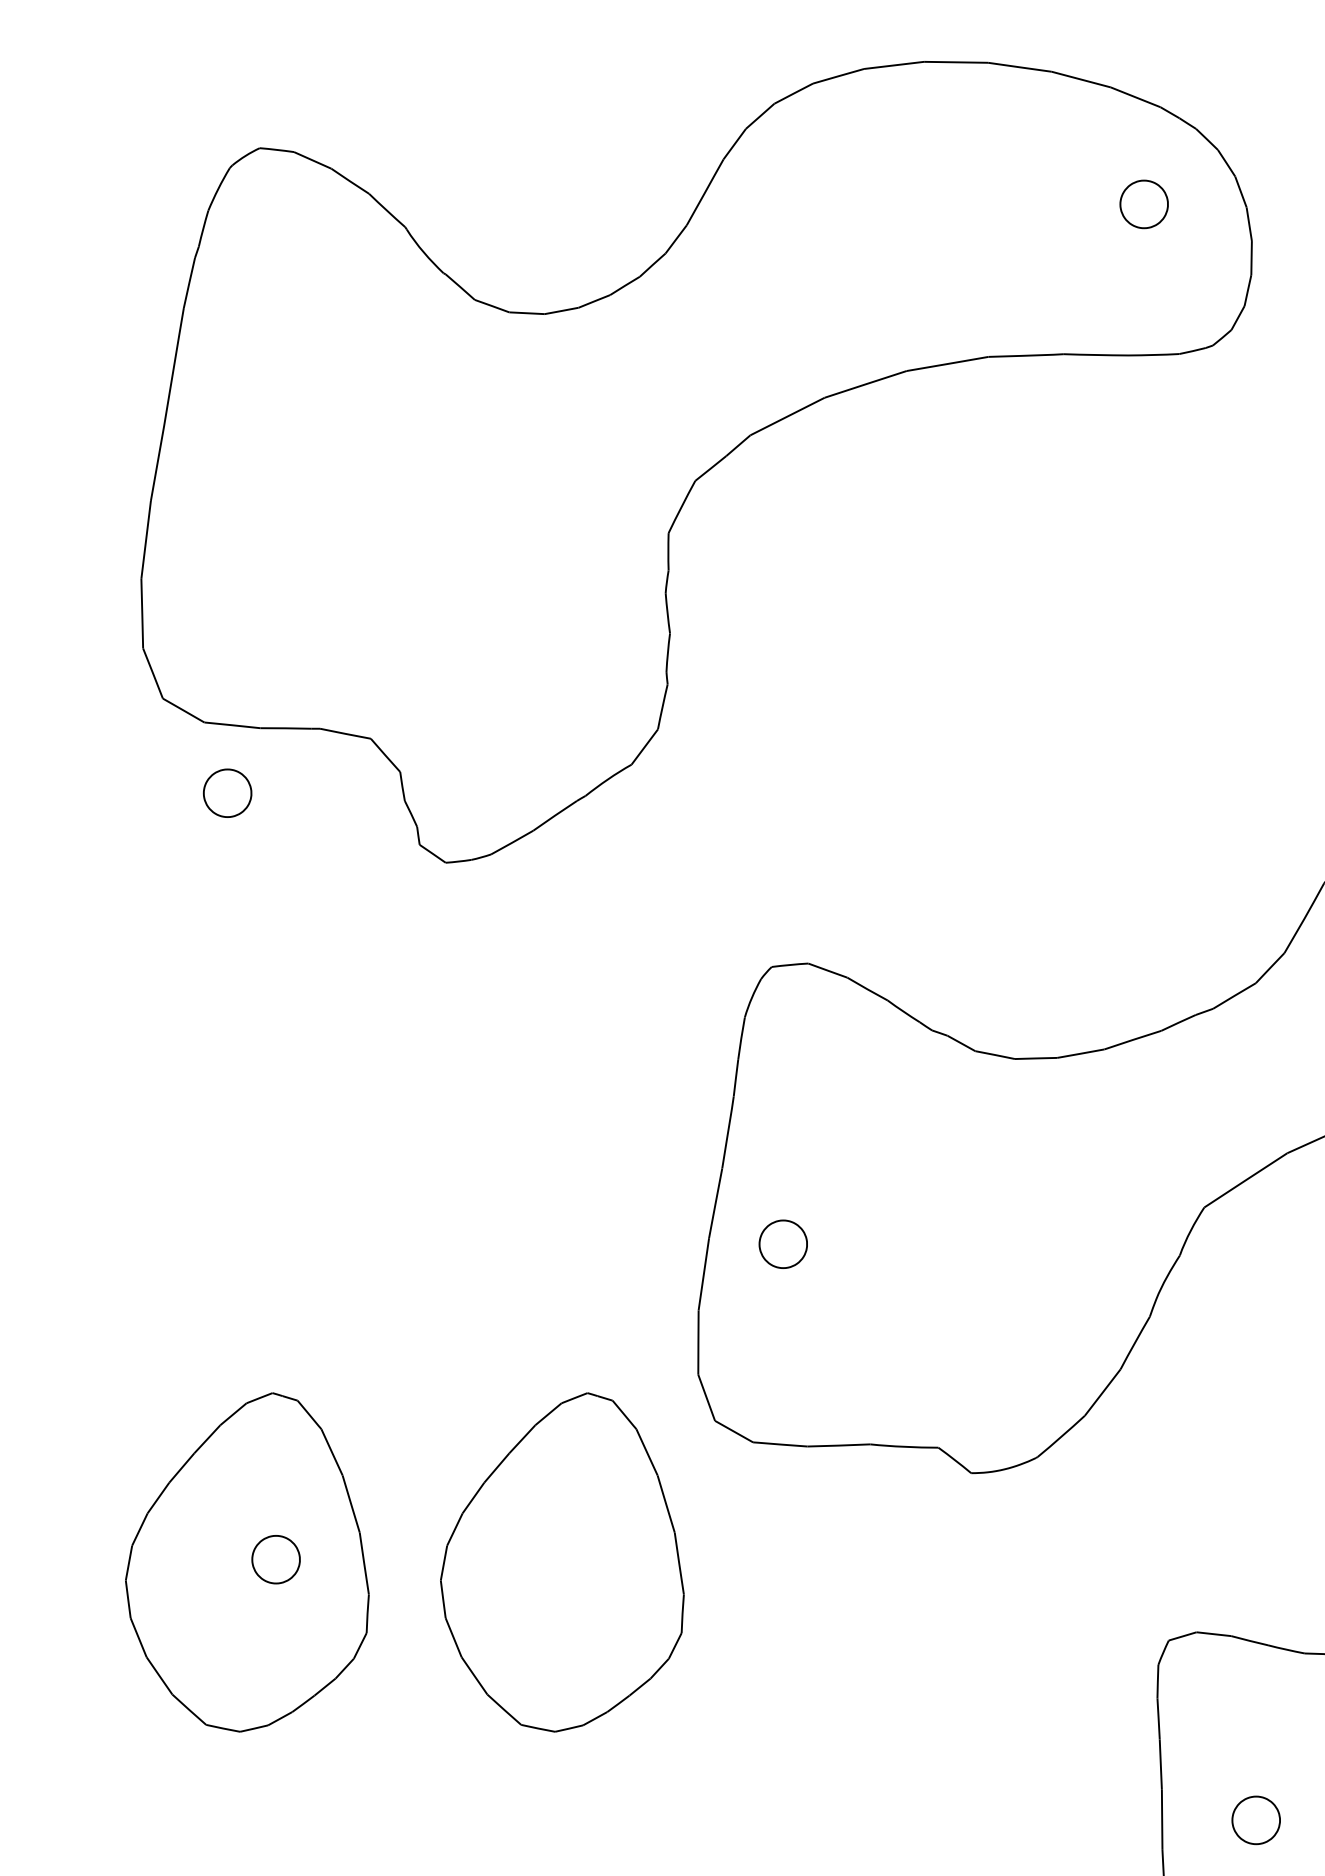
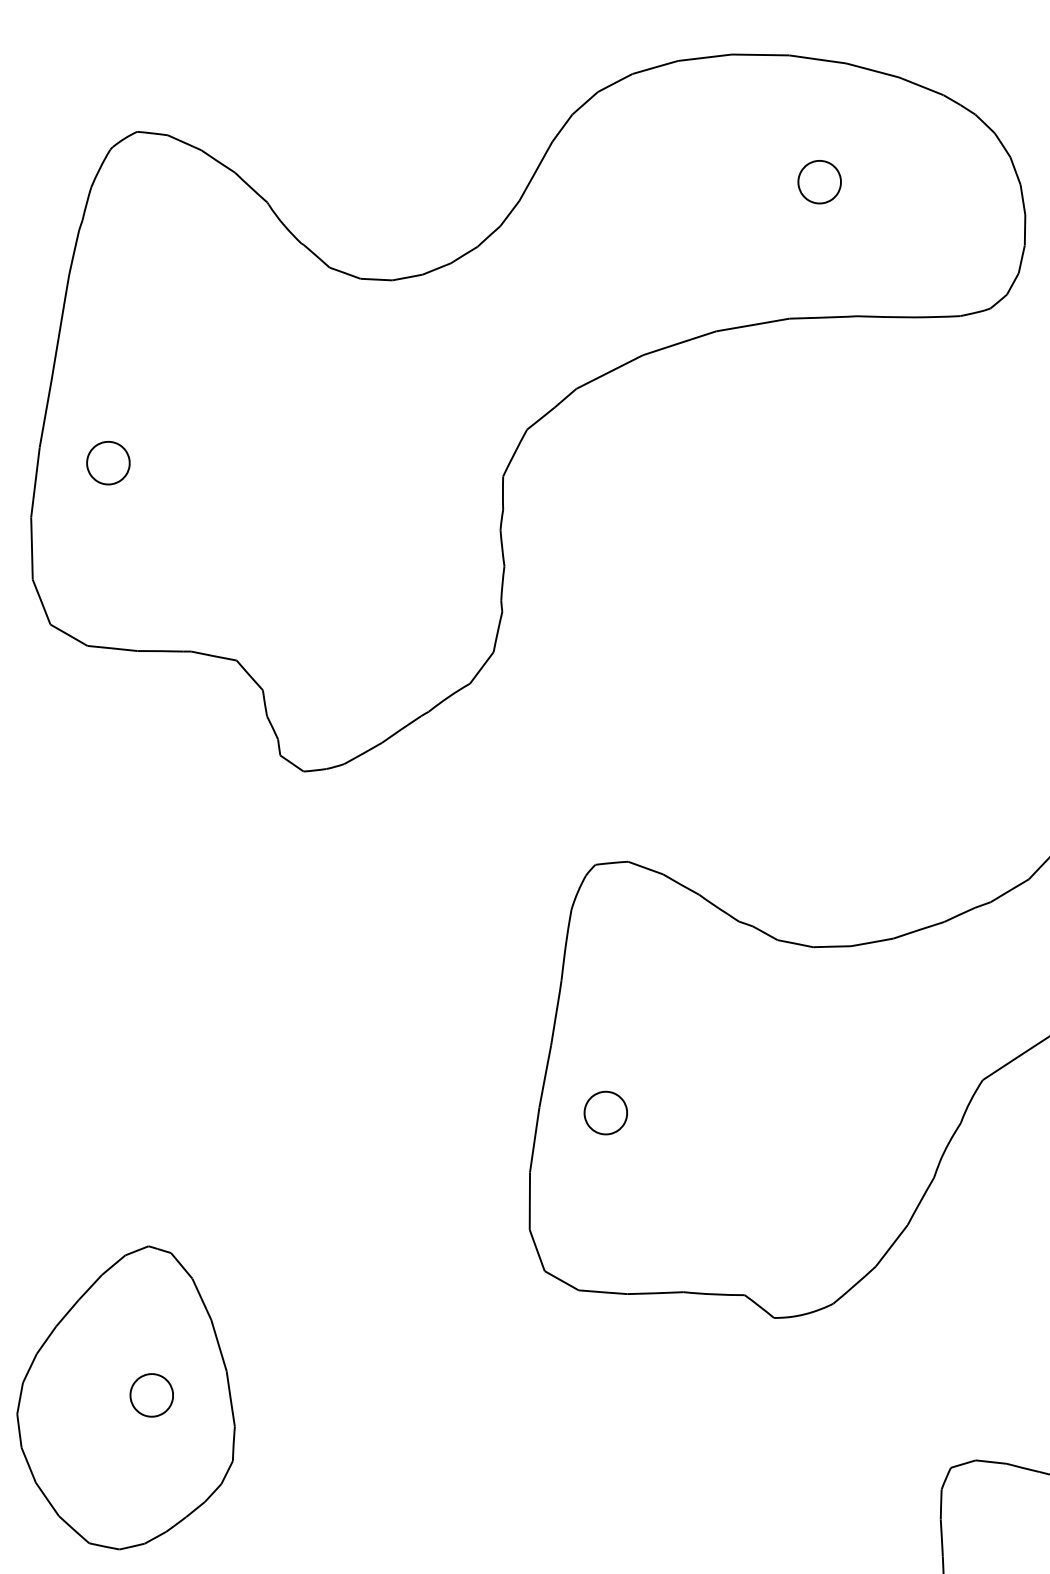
part: (1143, 204) -> (819, 182), moved
part: (227, 792) -> (108, 462), moved
part: (562, 1562) -> (408, 1397), removed

